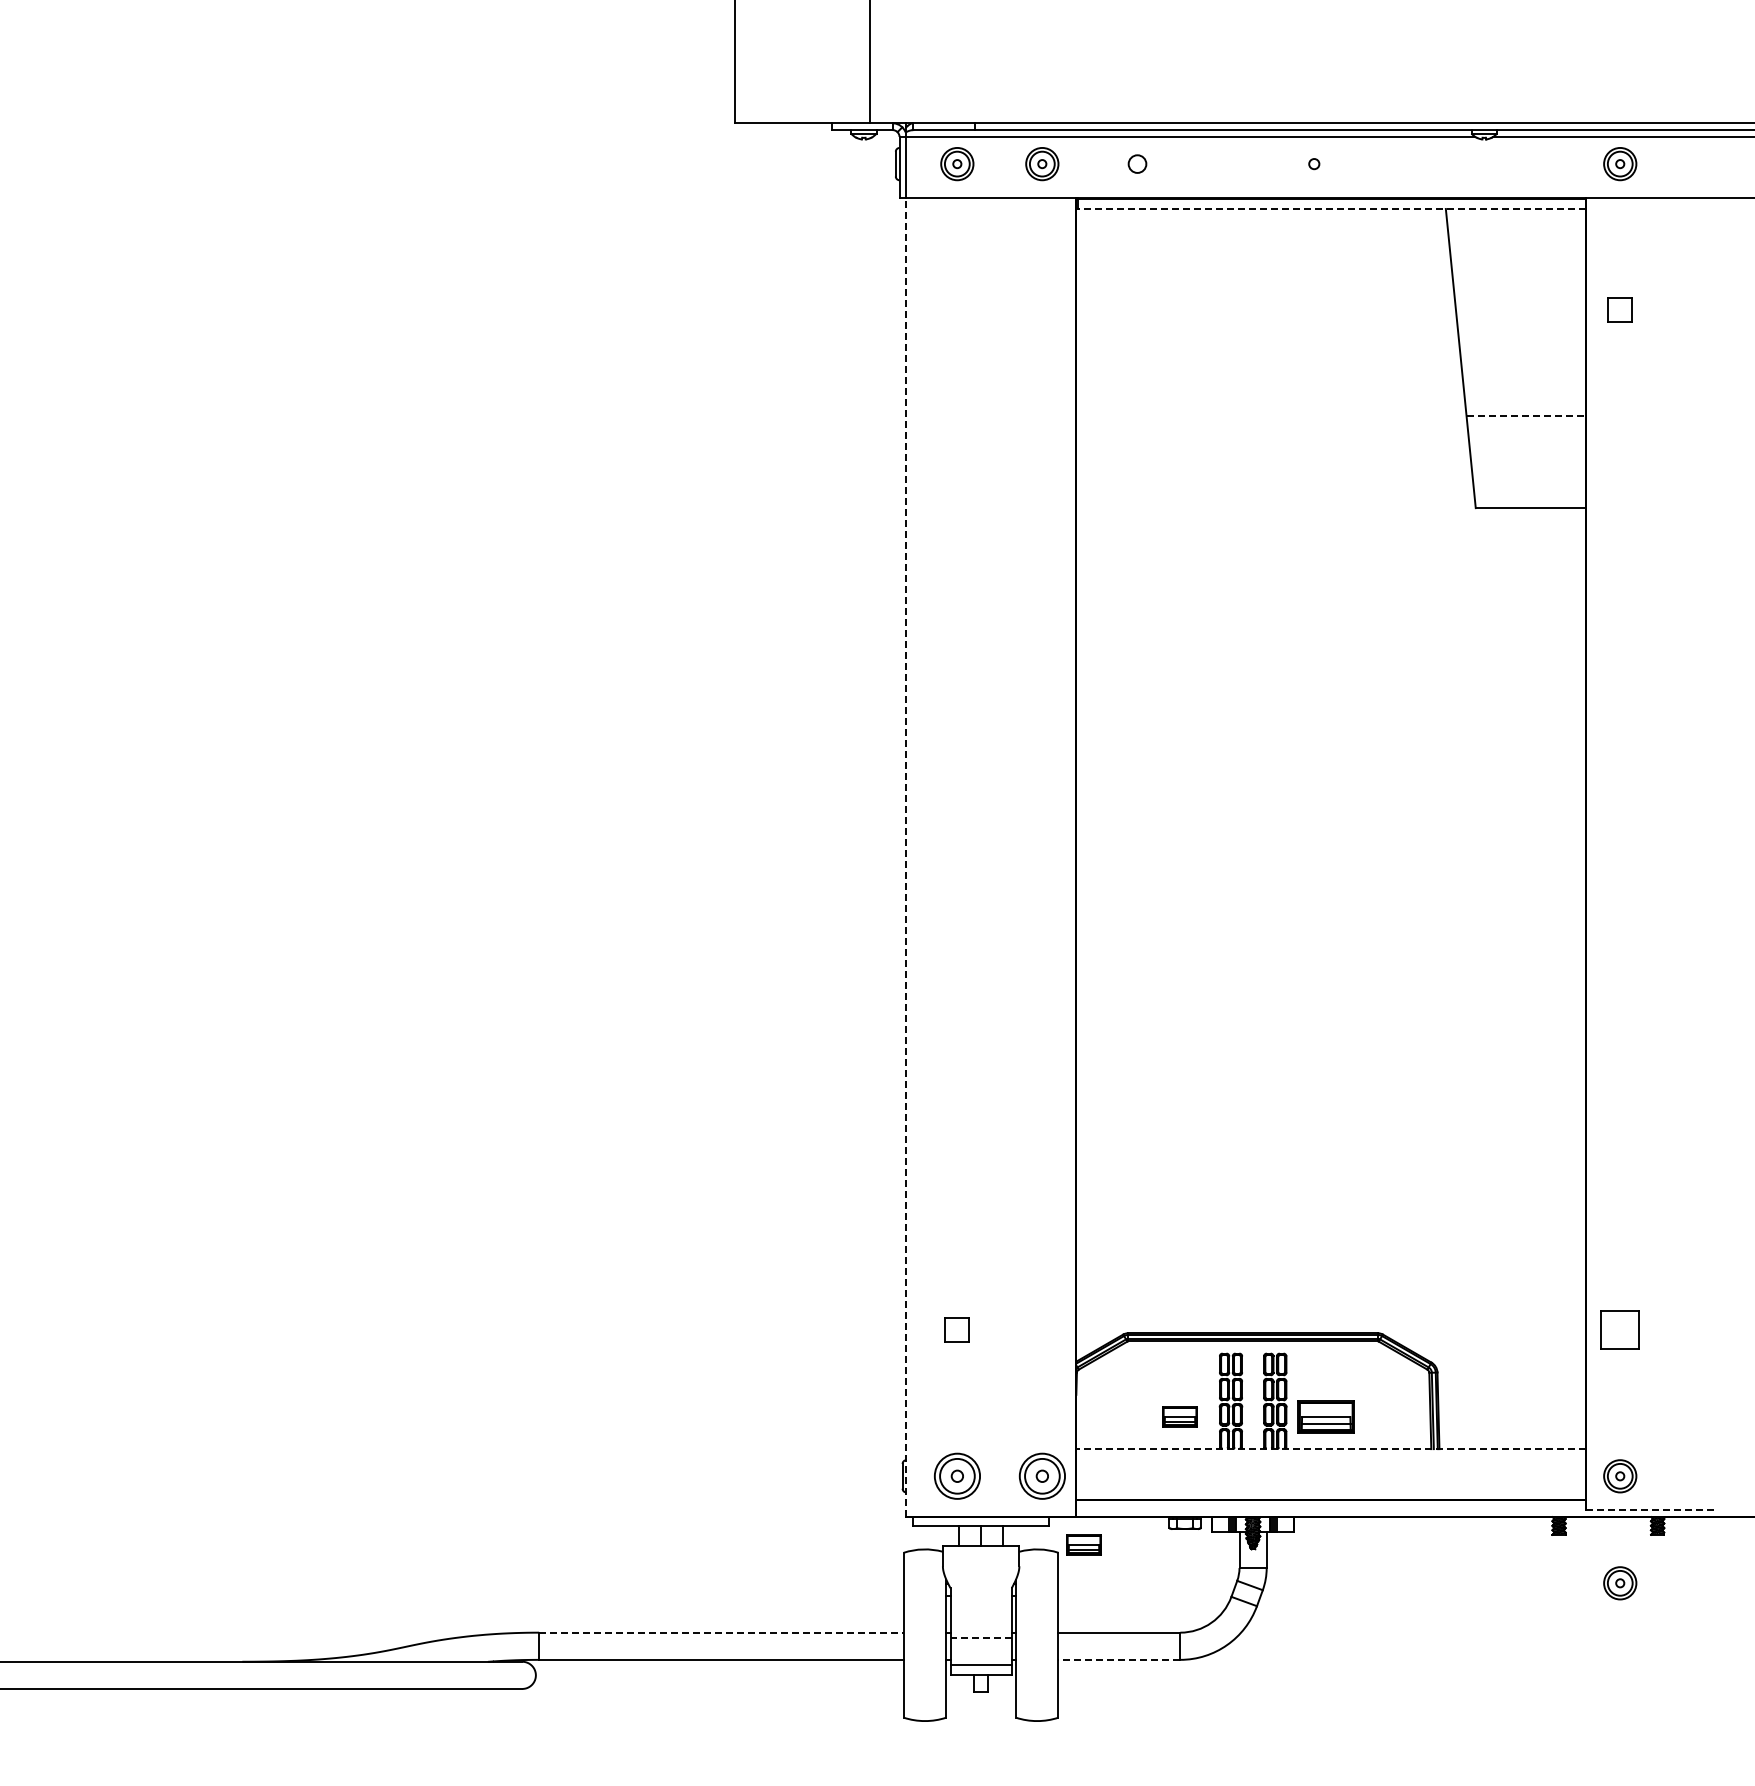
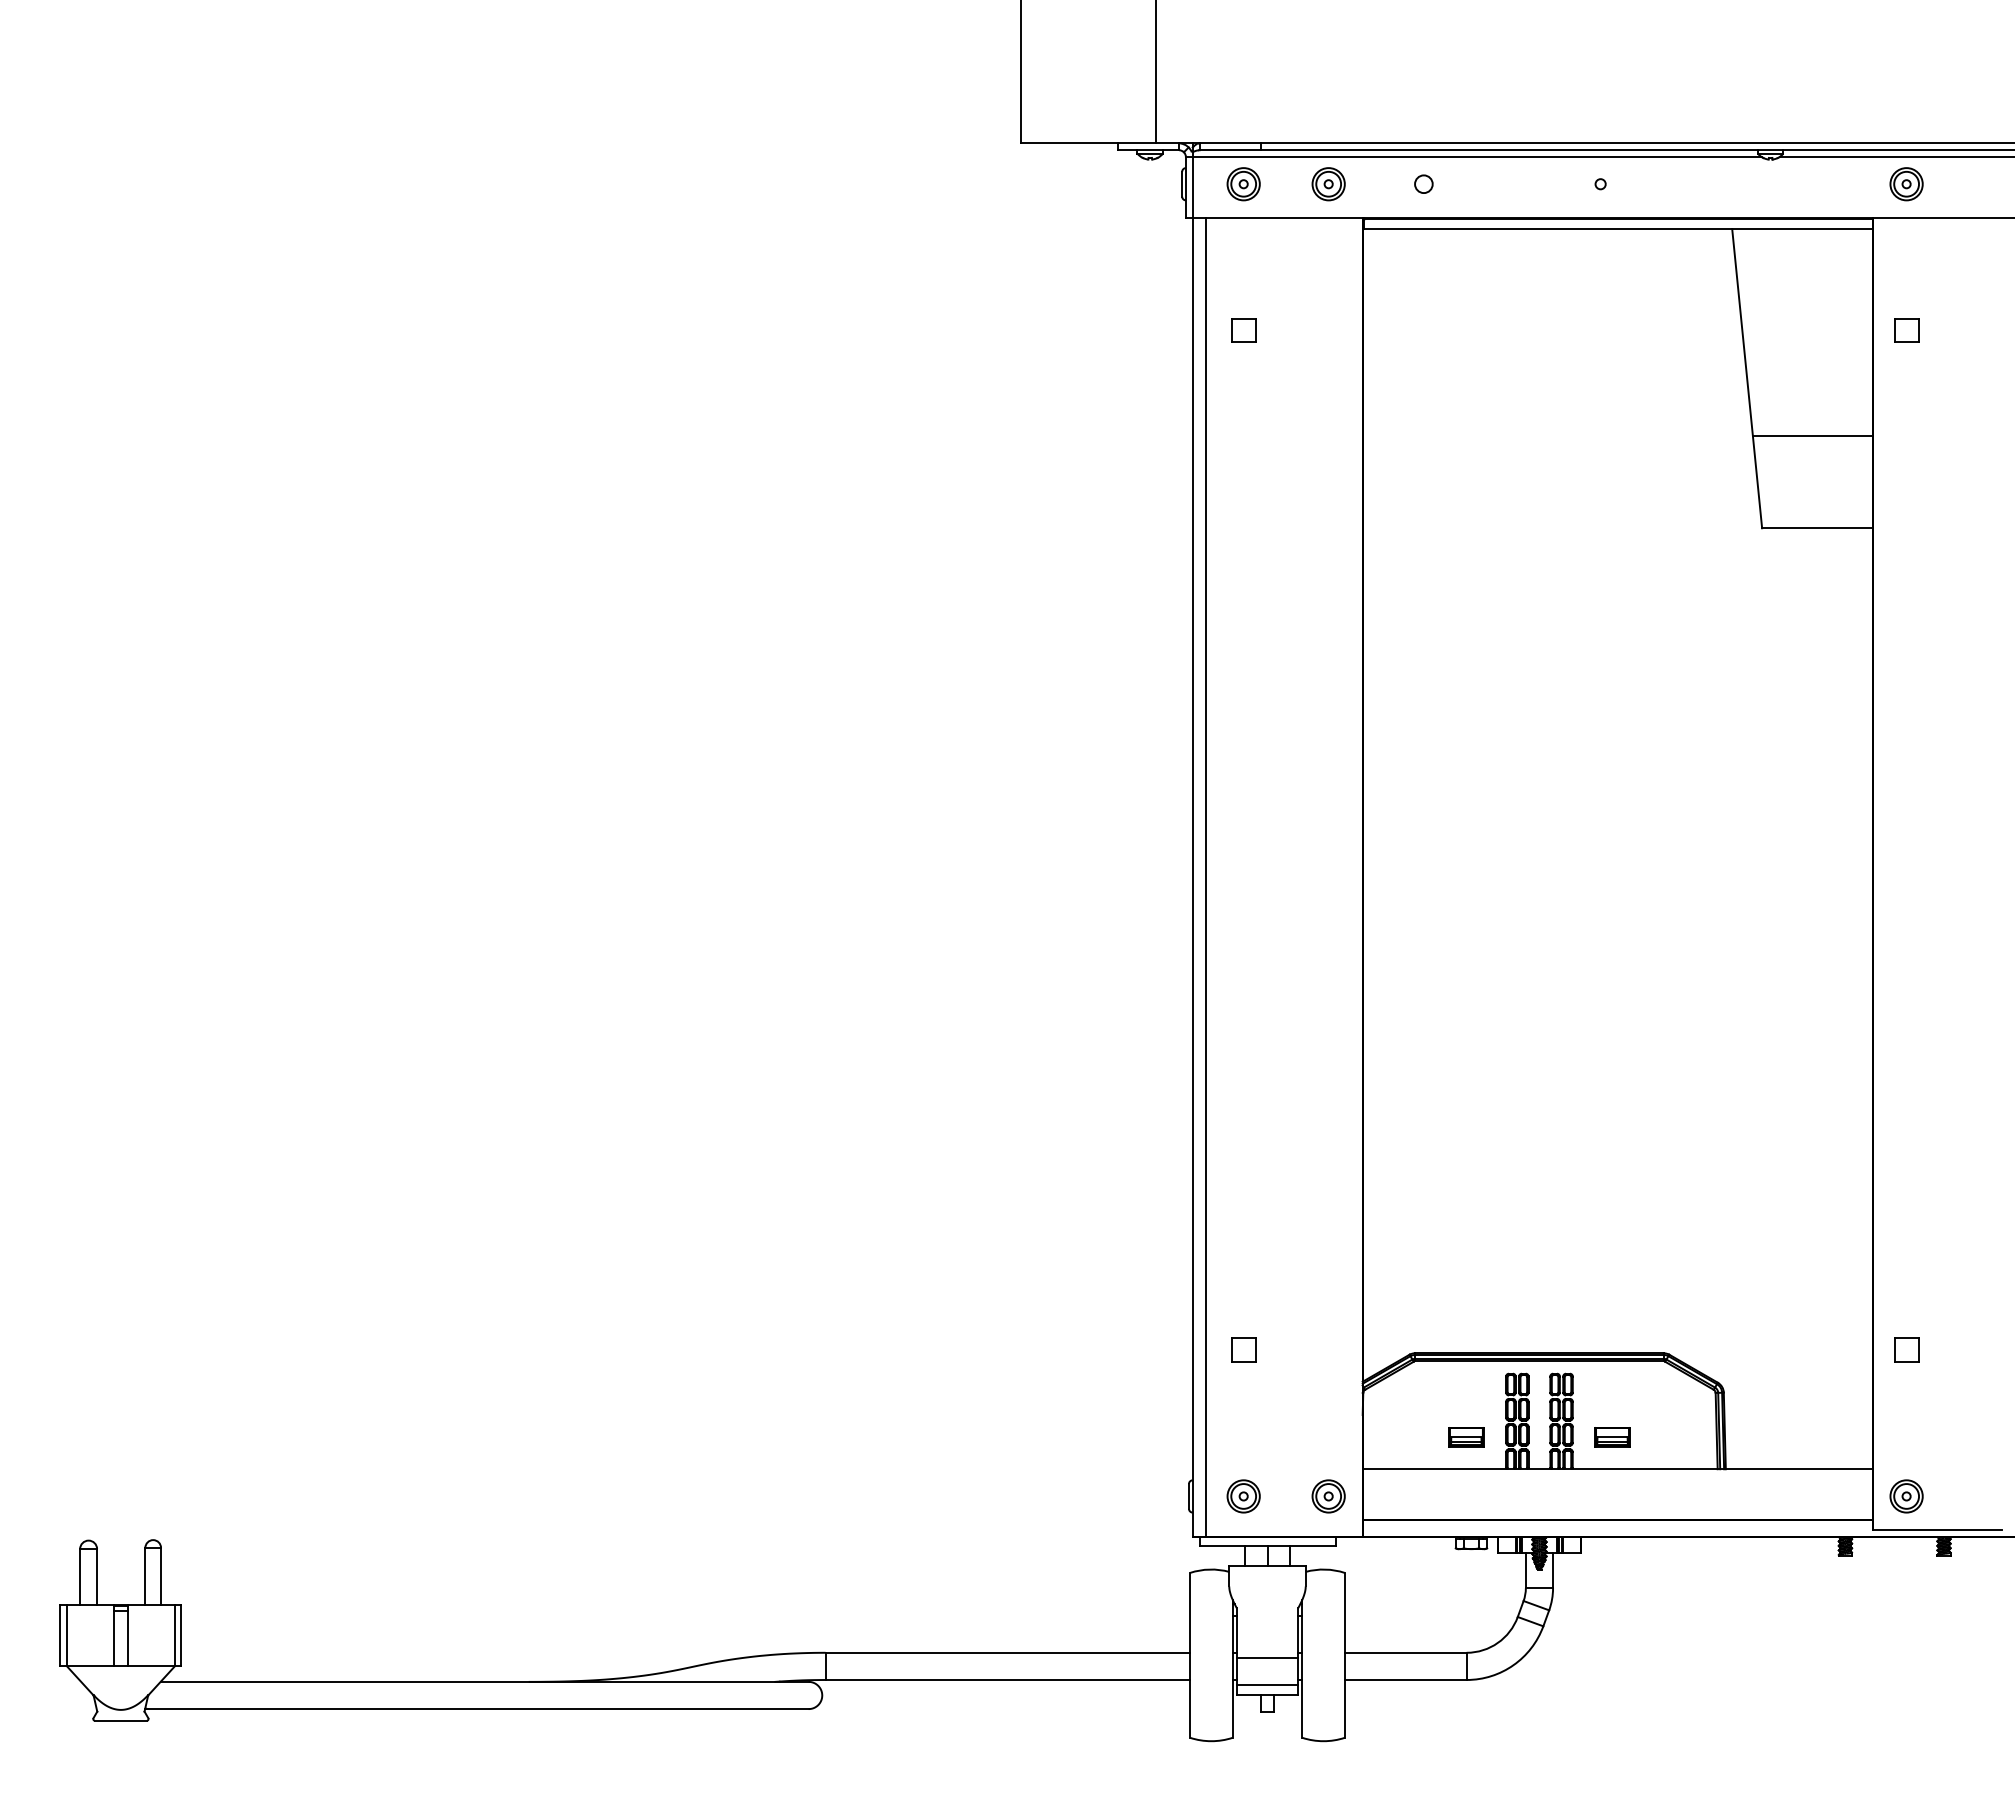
line: (1331, 209) -> (1617, 229), dashed -> solid
part: (957, 310) -> (1243, 330), added
line: (1526, 416) -> (1812, 436), dashed -> solid
line: (906, 857) -> (1192, 877), dashed -> solid
line: (920, 857) -> (1206, 877), added
part: (1620, 1329) -> (1906, 1349), size x0.62
part: (1326, 1417) -> (1612, 1437), size x0.62
line: (1331, 1449) -> (1617, 1469), dashed -> solid
part: (957, 1476) -> (1243, 1496), size x0.71
part: (1042, 1476) -> (1328, 1496), size x0.71
line: (1651, 1510) -> (1937, 1530), dashed -> solid
part: (1084, 1545) -> (1370, 1565), removed
part: (1620, 1583) -> (1906, 1603), removed
line: (722, 1632) -> (1008, 1652), dashed -> solid
line: (981, 1637) -> (1267, 1657), dashed -> solid
line: (1119, 1659) -> (1405, 1679), dashed -> solid

